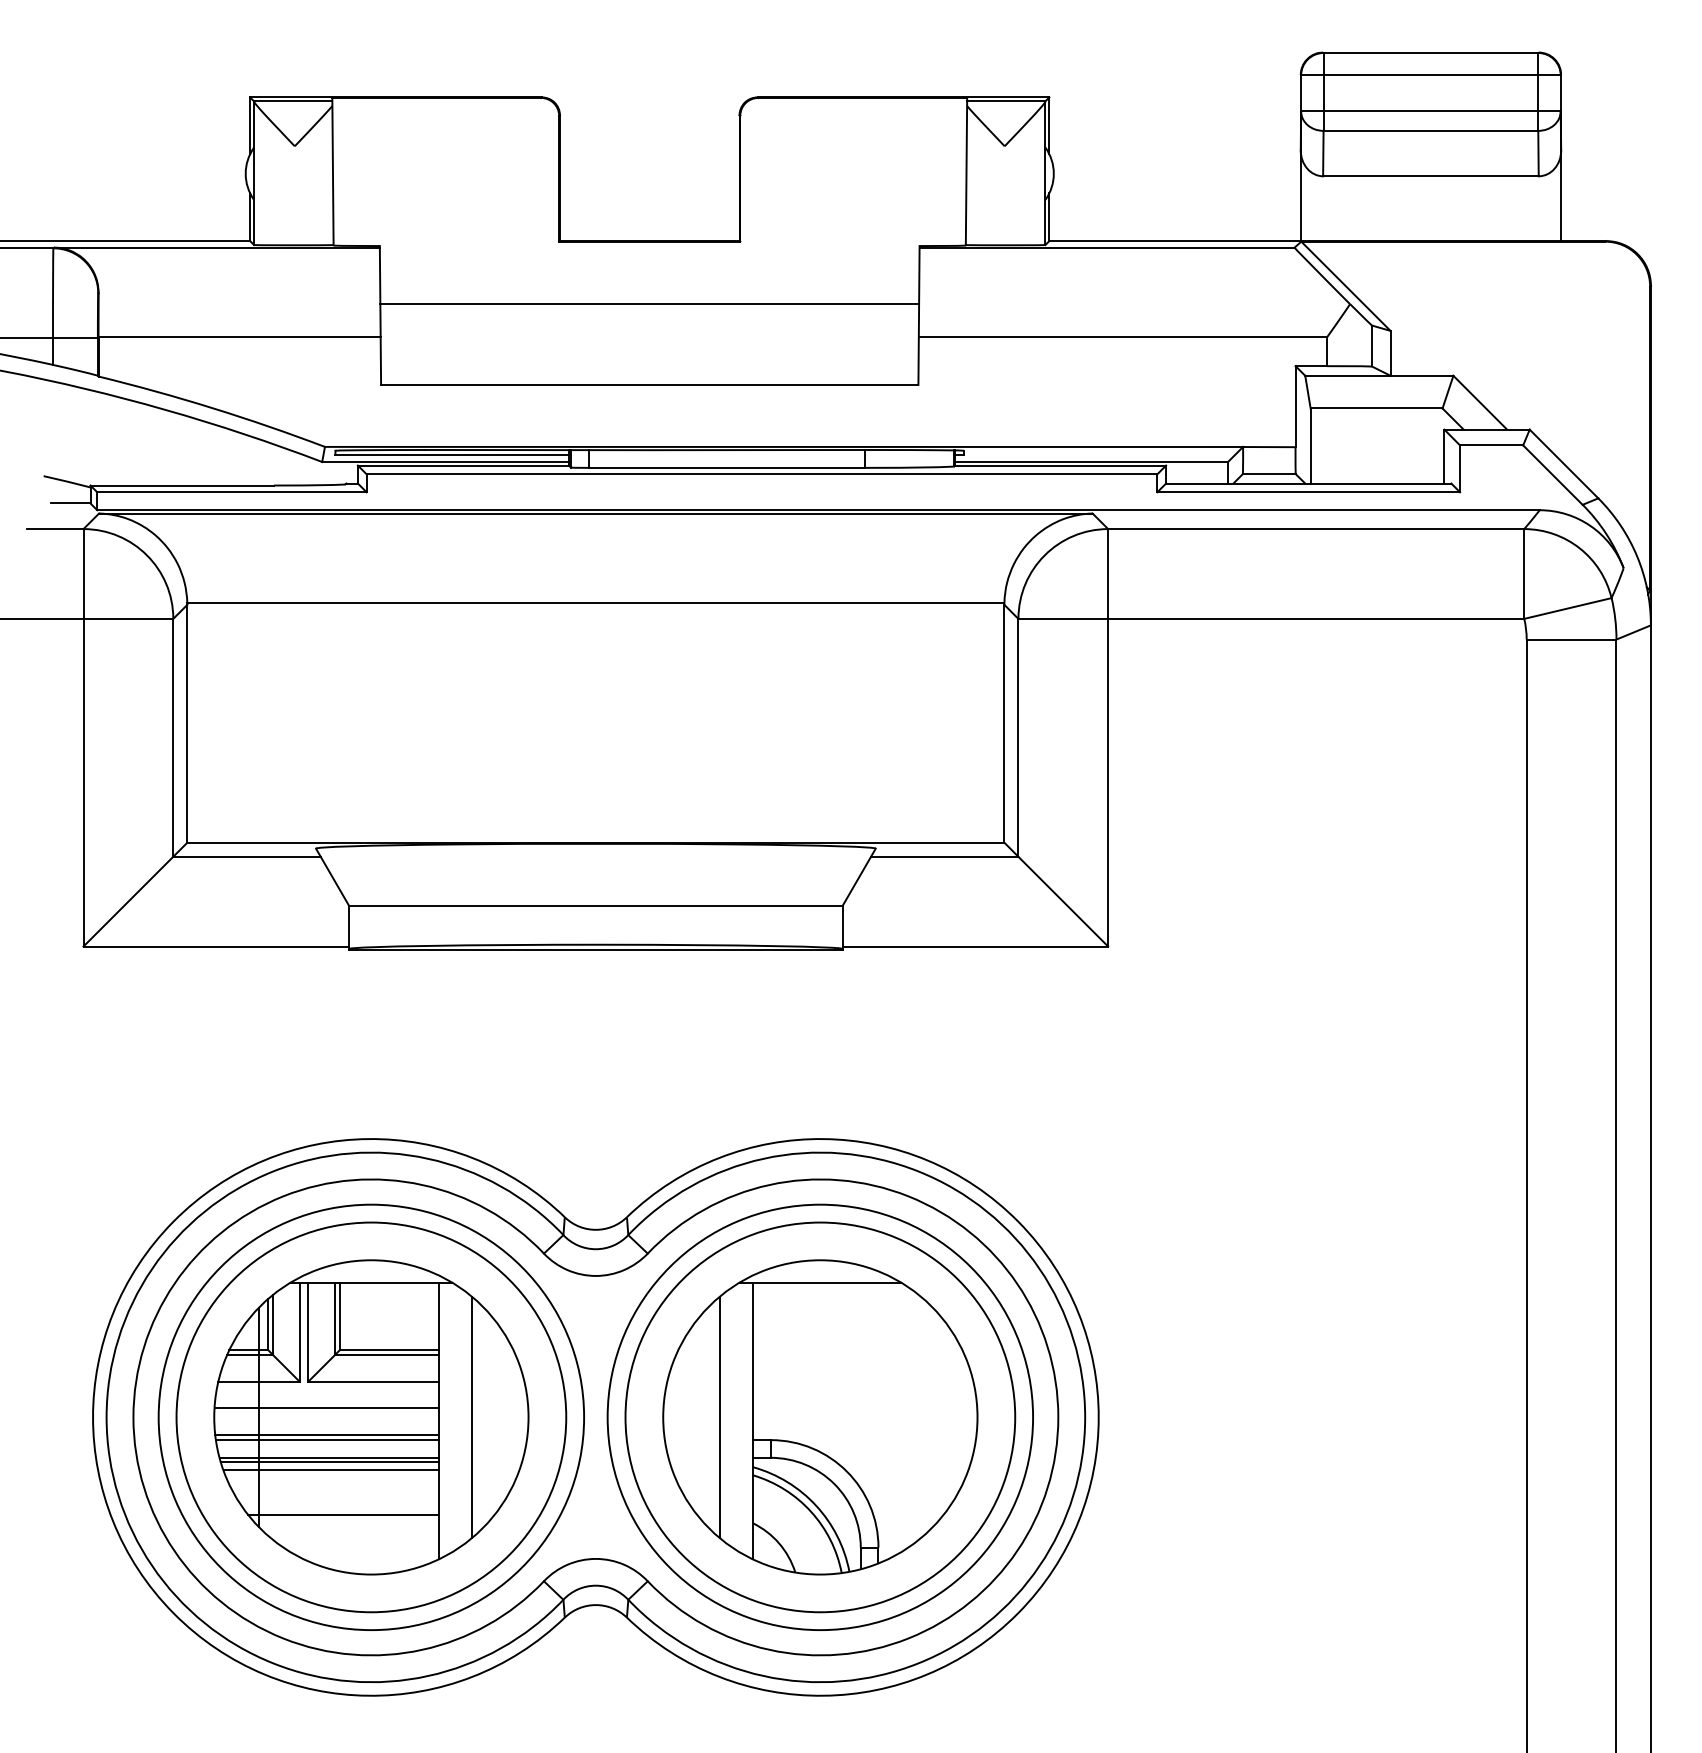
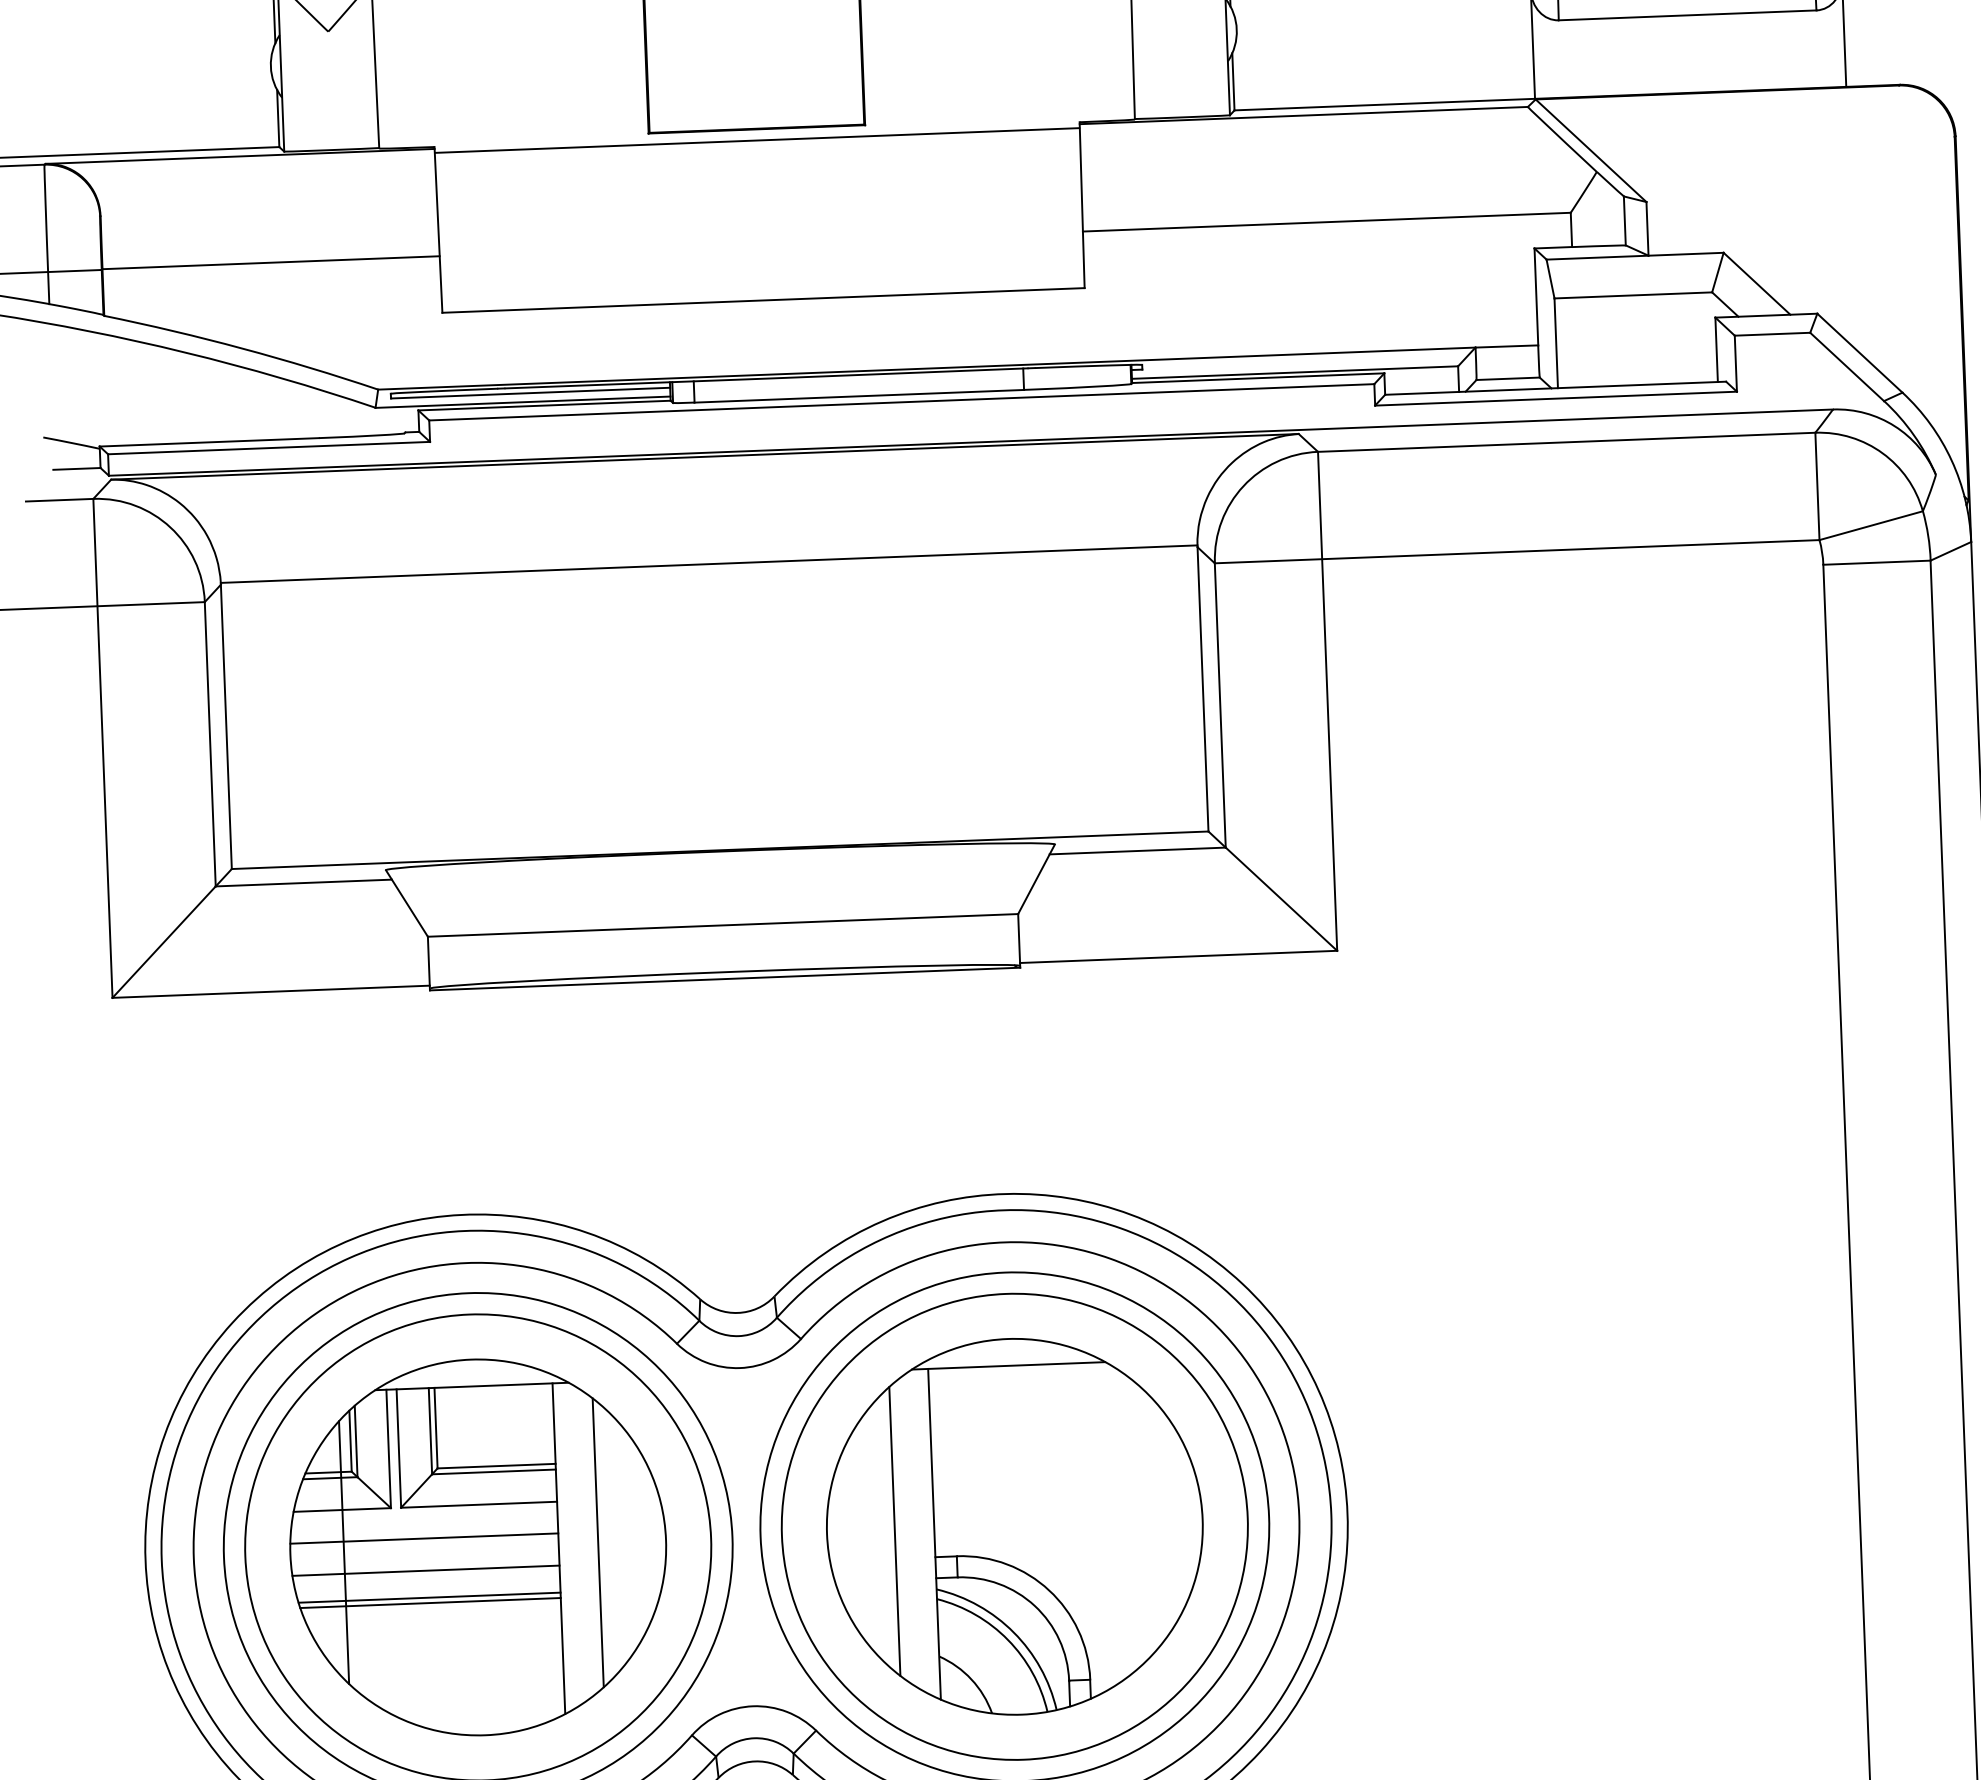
line: (649, 303) -> (757, 139), moved
line: (326, 1439) -> (425, 1575), removed
line: (330, 1470) -> (431, 1612), removed
line: (343, 1515) -> (449, 1665), removed

